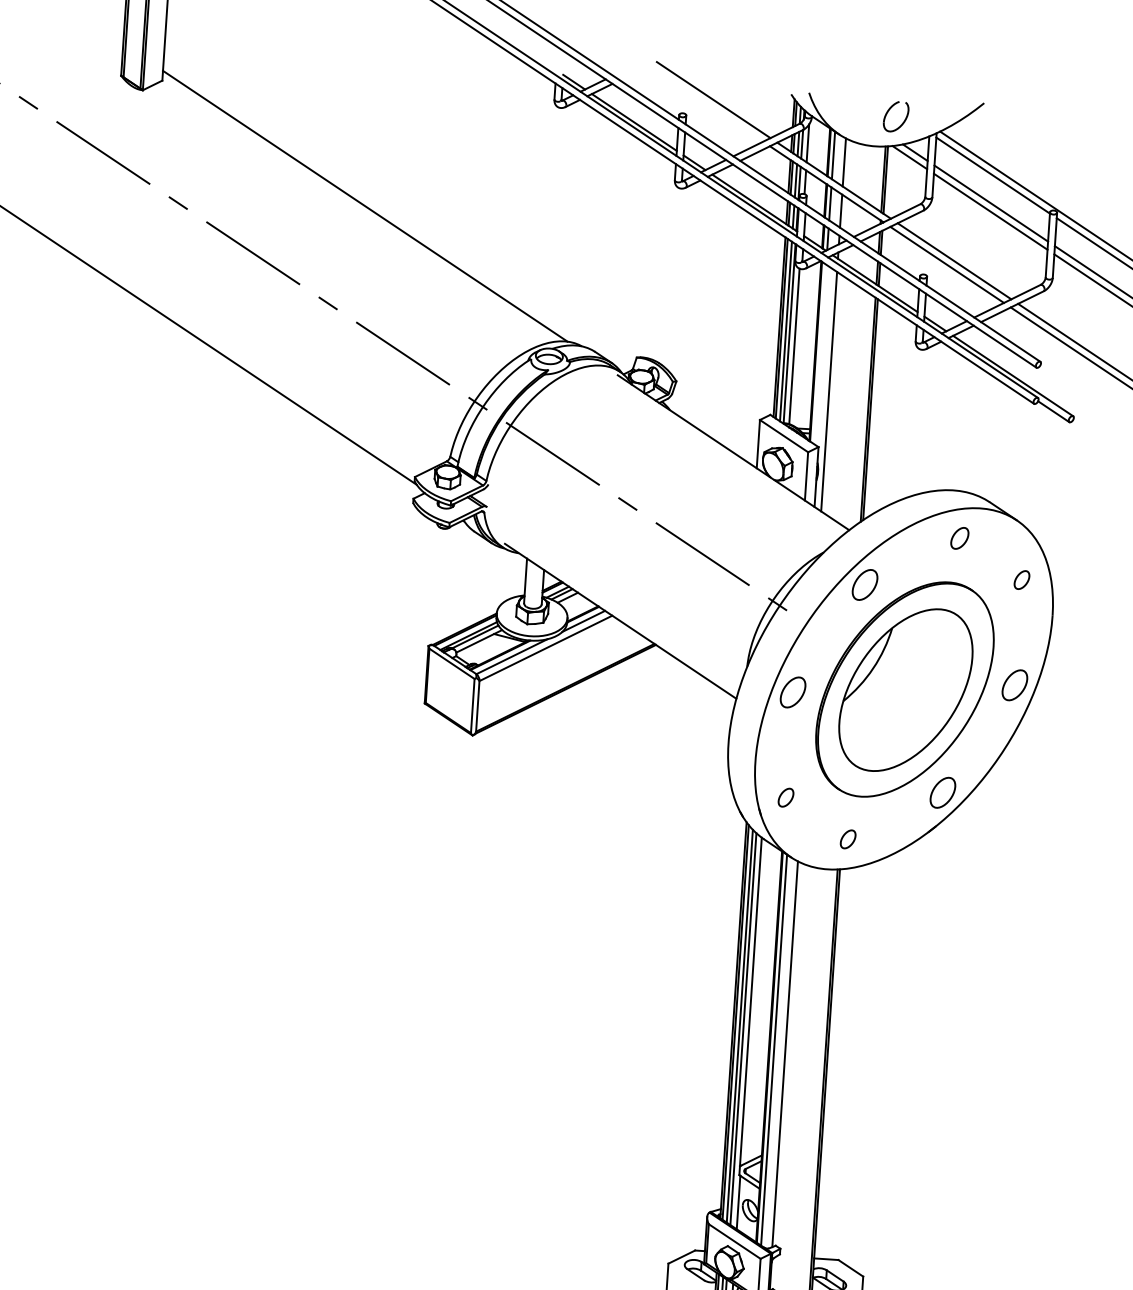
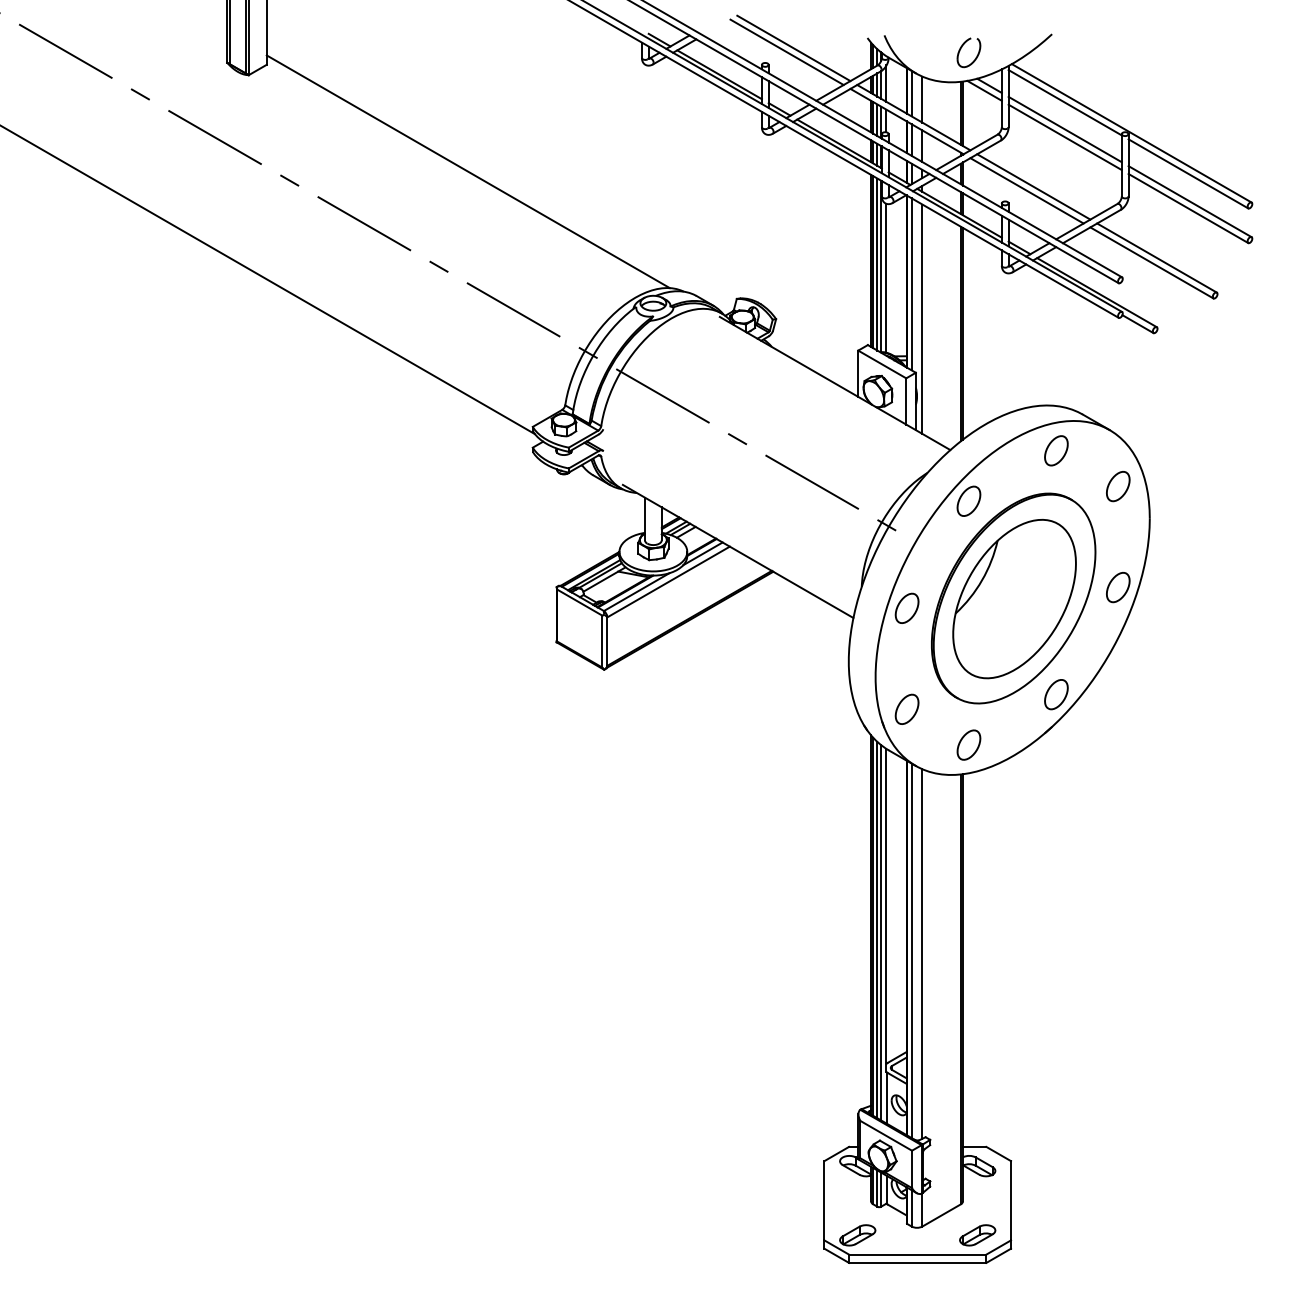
line: (705, 103) -> (786, 52), added
line: (820, 354) -> (911, 284), added
part: (959, 537) -> (1056, 450), size x1.43
part: (1022, 579) -> (1118, 486), size x1.67
part: (785, 796) -> (906, 708), size x1.67
part: (847, 838) -> (968, 744), size x1.67

